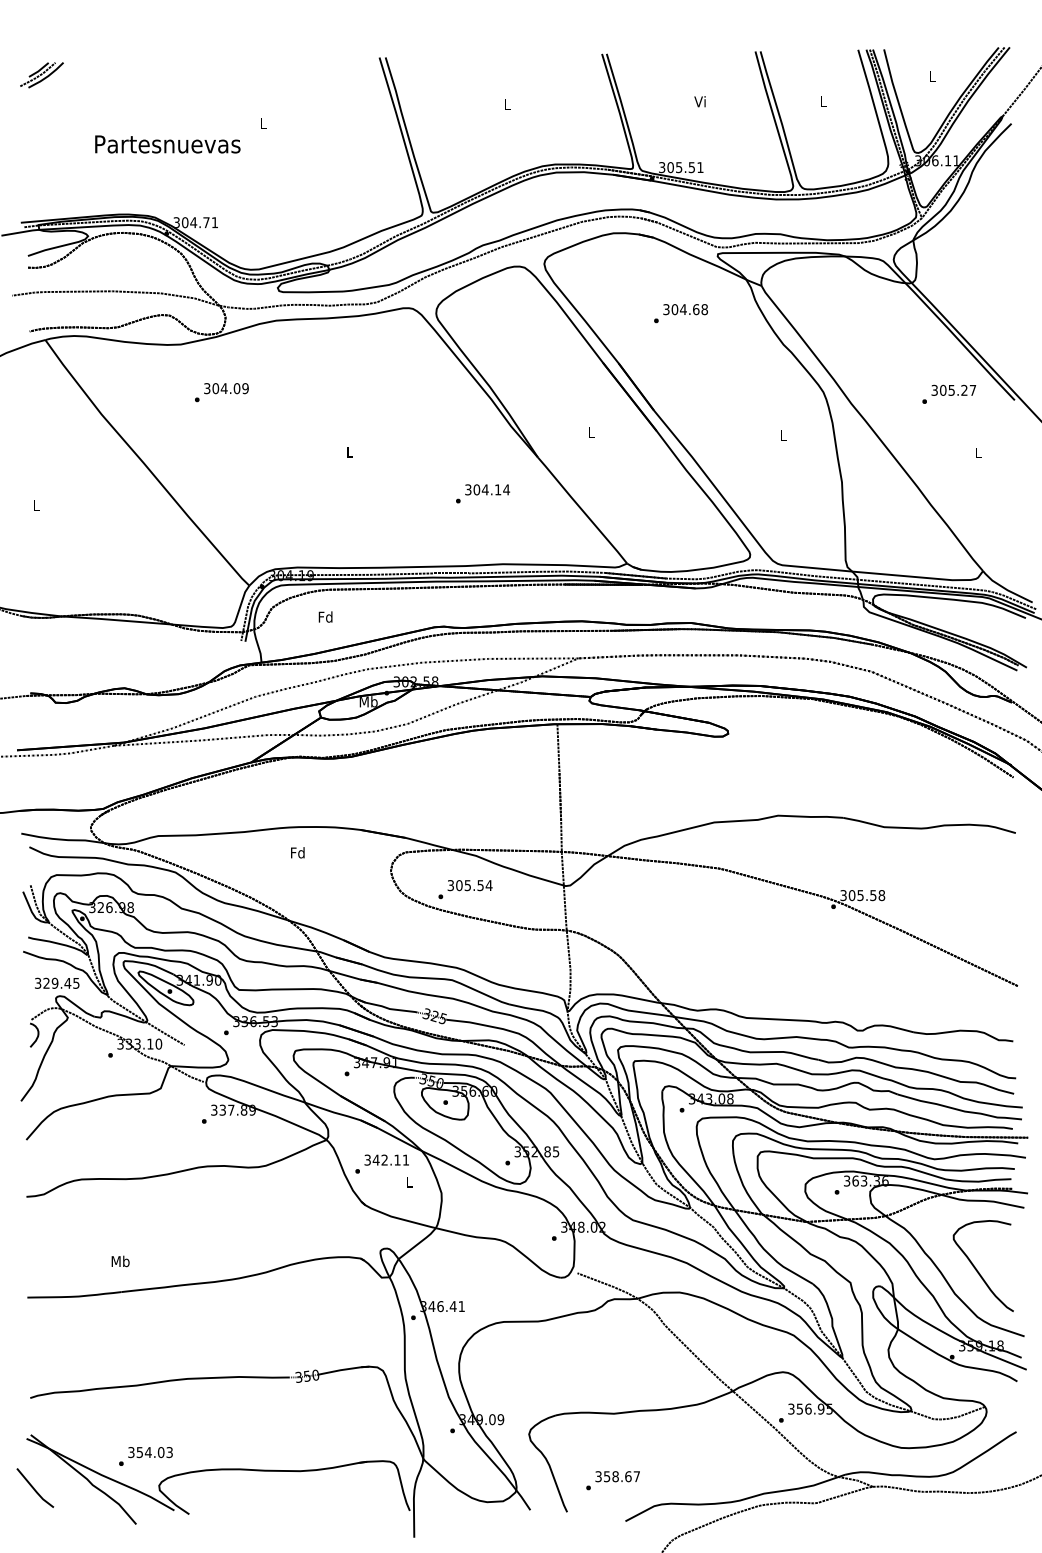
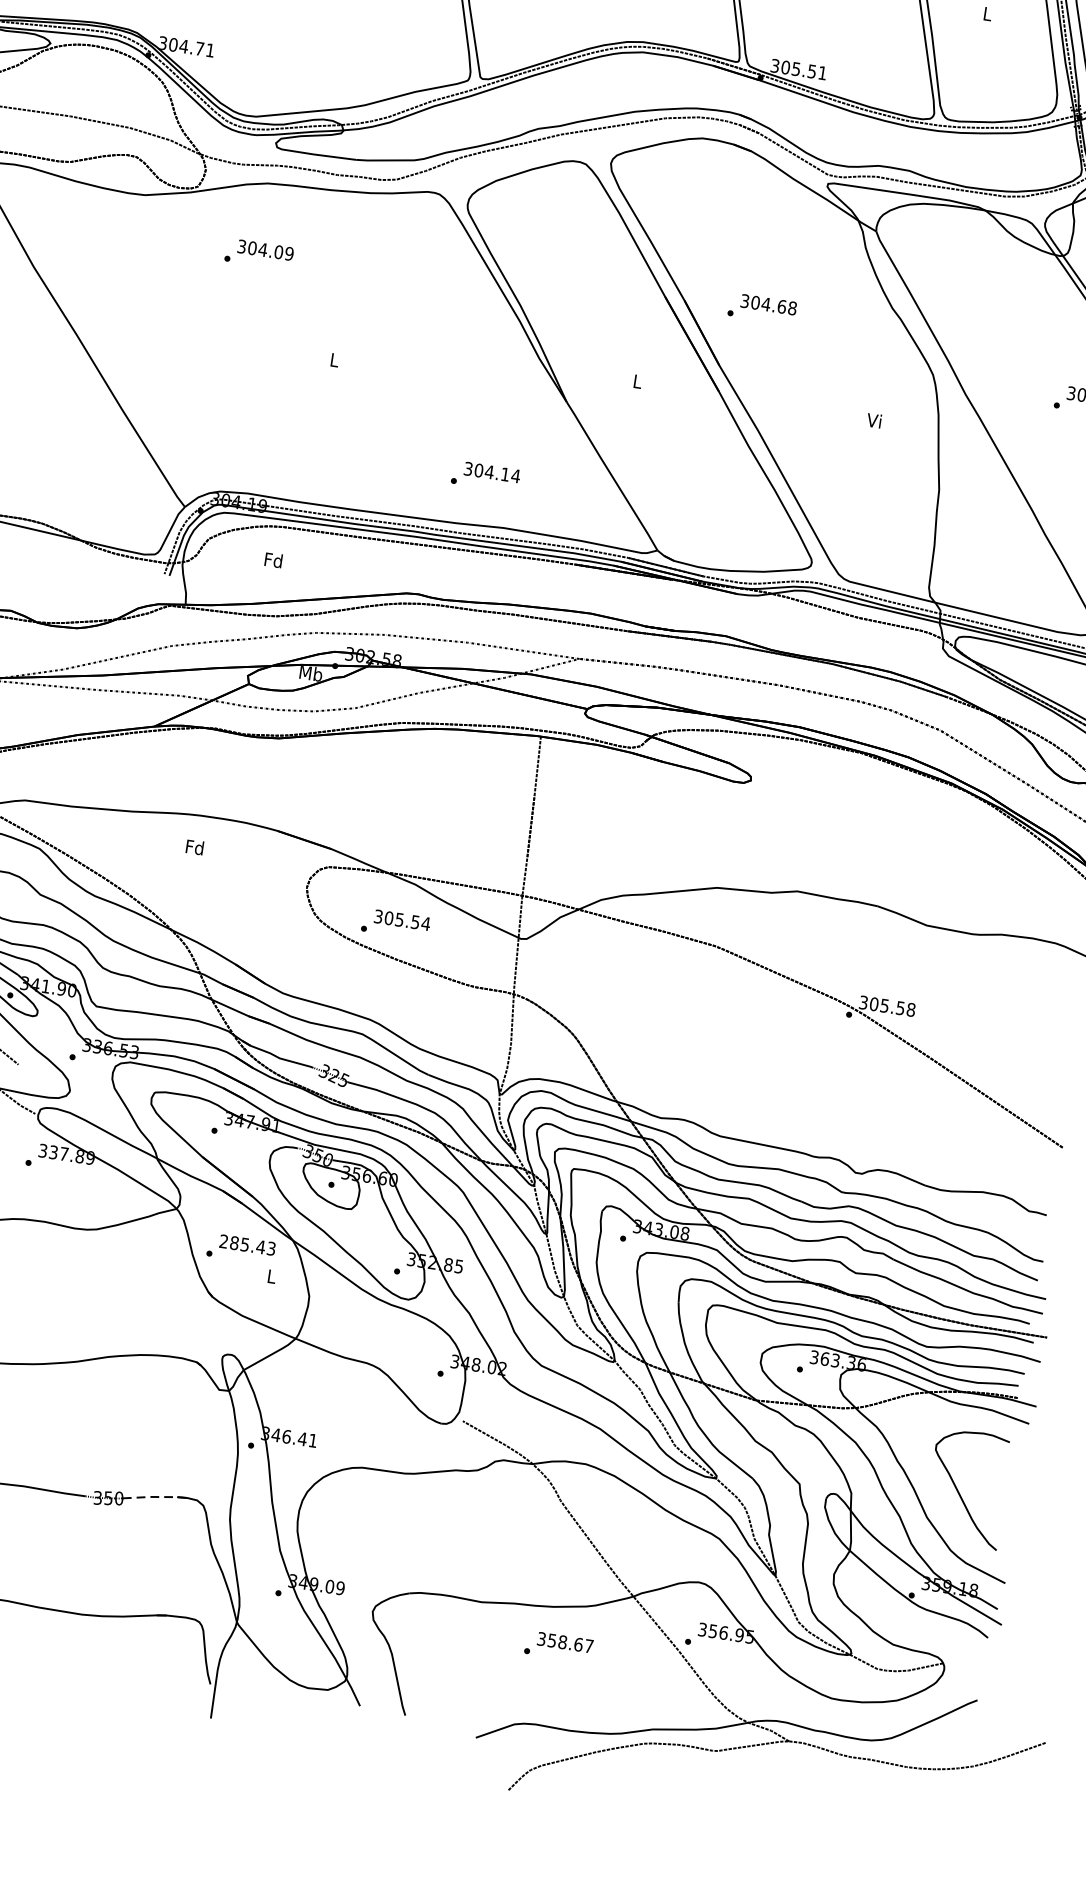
text: (680, 313) -> (761, 308), moved
text: (221, 392) -> (258, 254), moved
text: (782, 434) -> (874, 419), L -> Vi
text: (483, 493) -> (486, 476), moved
text: (386, 1159) -> (247, 1244), 342.11 -> 285.43
line: (344, 1369) -> (155, 1496), solid -> dashed
text: (612, 1480) -> (558, 1646), moved

